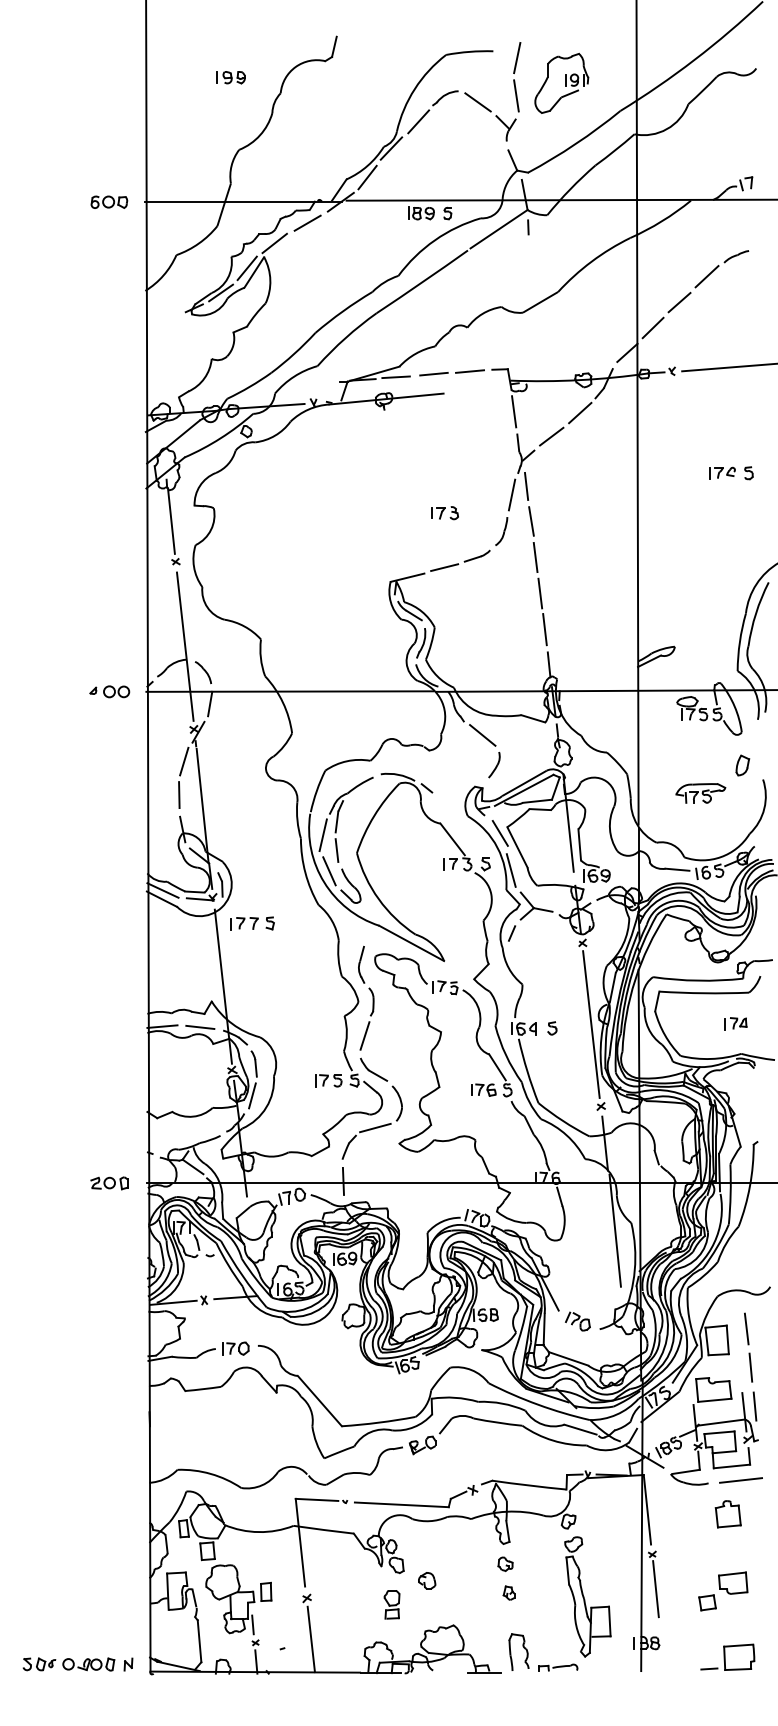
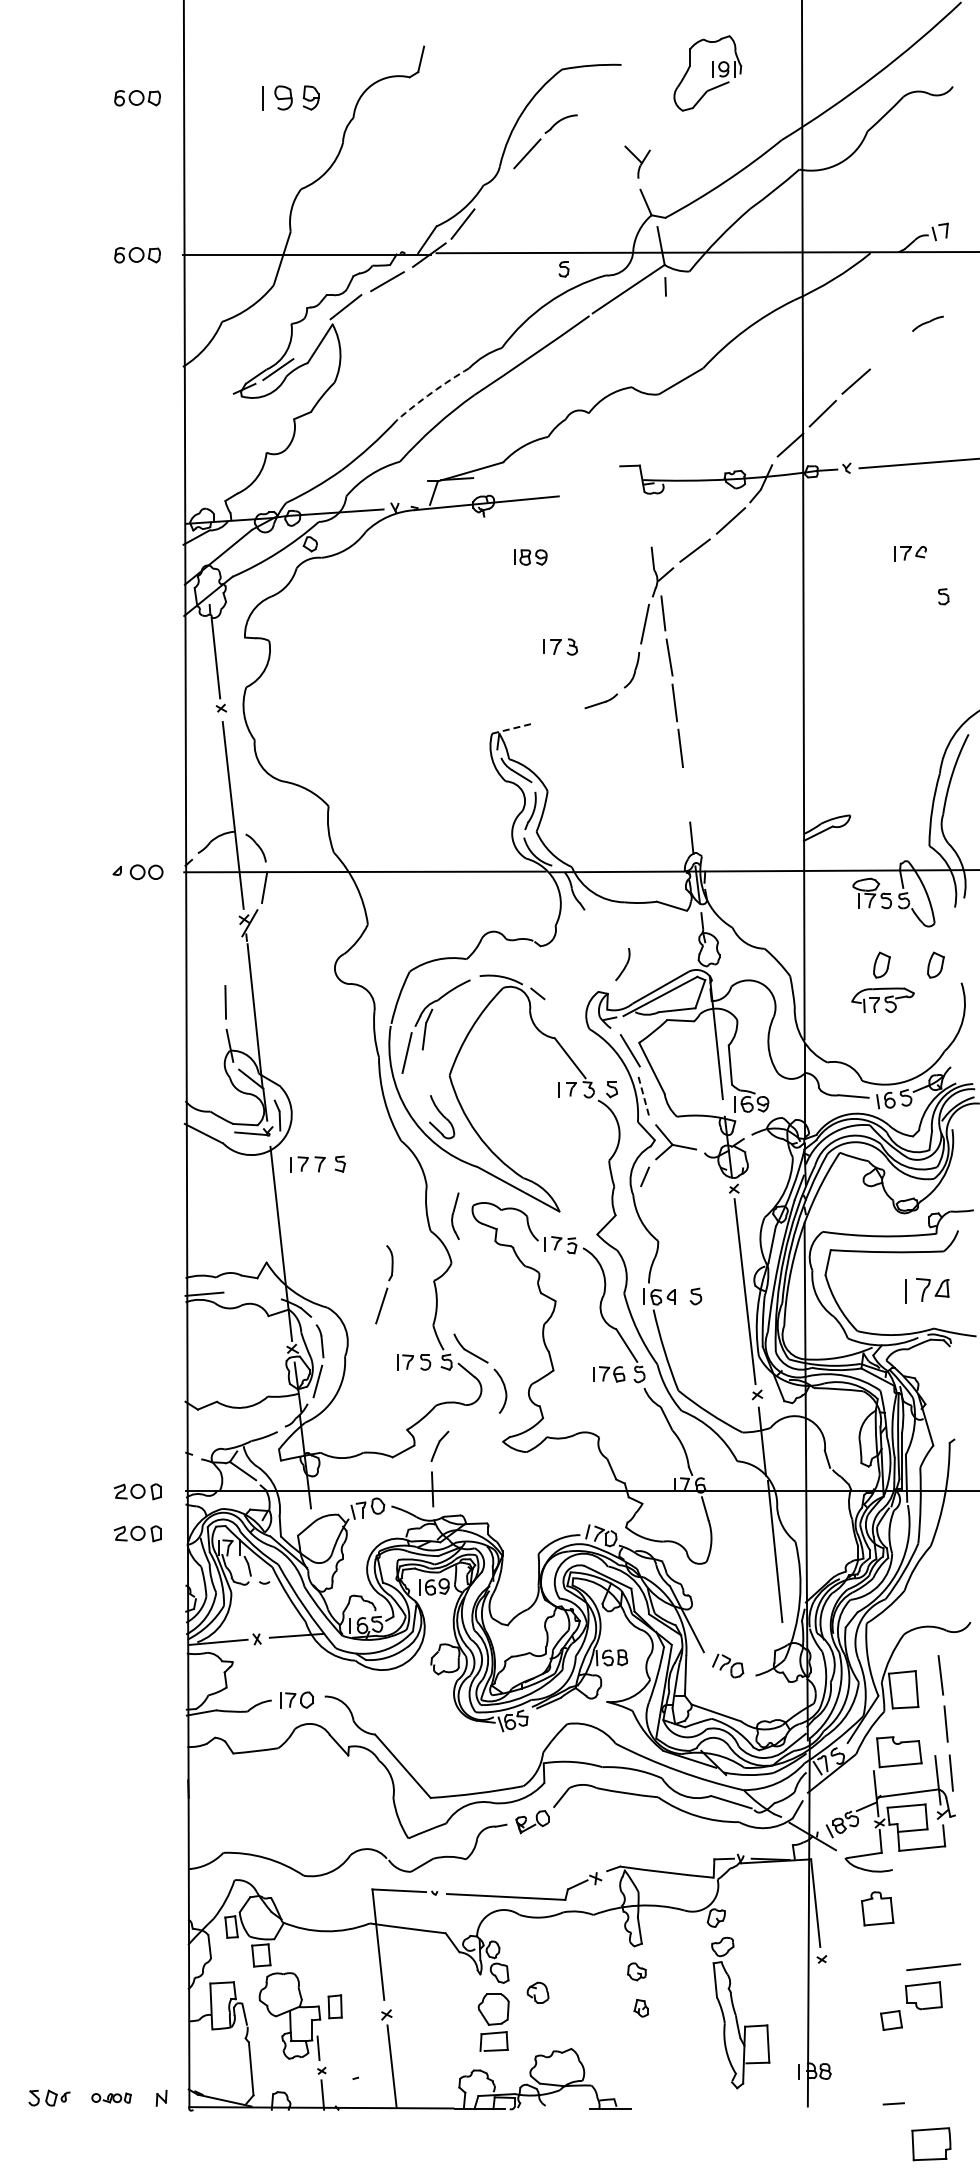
line: (517, 58) -> (651, 73), removed
part: (109, 77) -> (137, 98), added
part: (231, 77) -> (291, 98), size x1.6
part: (561, 83) -> (707, 73), moved
line: (516, 95) -> (650, 120), removed
line: (478, 101) -> (602, 128), removed
line: (390, 148) -> (492, 187), removed
part: (421, 213) -> (530, 557), moved
line: (247, 268) -> (311, 338), removed
line: (706, 276) -> (890, 348), removed
arc: (343, 311) -> (432, 392), solid -> dashed
line: (469, 371) -> (591, 468), removed
line: (433, 373) -> (546, 471), removed
line: (395, 377) -> (498, 475), removed
line: (513, 411) -> (647, 518), removed
part: (722, 473) -> (910, 553), moved
line: (444, 567) -> (560, 715), removed
line: (407, 577) -> (513, 728), solid -> dashed
line: (544, 629) -> (686, 793), removed
line: (483, 735) -> (608, 927), removed
line: (183, 761) -> (231, 959), removed
part: (699, 765) -> (881, 964), added
line: (337, 849) -> (424, 1071), removed
line: (511, 870) -> (644, 1097), solid -> dashed
line: (329, 871) -> (414, 1098), removed
line: (162, 890) -> (204, 1122), removed
part: (367, 1018) -> (384, 1284), moved
part: (736, 1023) -> (927, 1290), size x1.6
line: (199, 1027) -> (251, 1295), removed
line: (375, 1127) -> (472, 1421), removed
part: (109, 1216) -> (137, 1533), added
line: (740, 1480) -> (933, 1967), moved
part: (728, 1513) -> (877, 1908), moved
line: (655, 1588) -> (826, 2002), removed
part: (391, 1604) -> (493, 2022), size x1.6
part: (523, 1648) -> (659, 2077), removed
part: (739, 1657) -> (931, 2144), moved
part: (88, 1663) -> (111, 2097), size x0.6
part: (558, 1667) -> (703, 2101), removed

